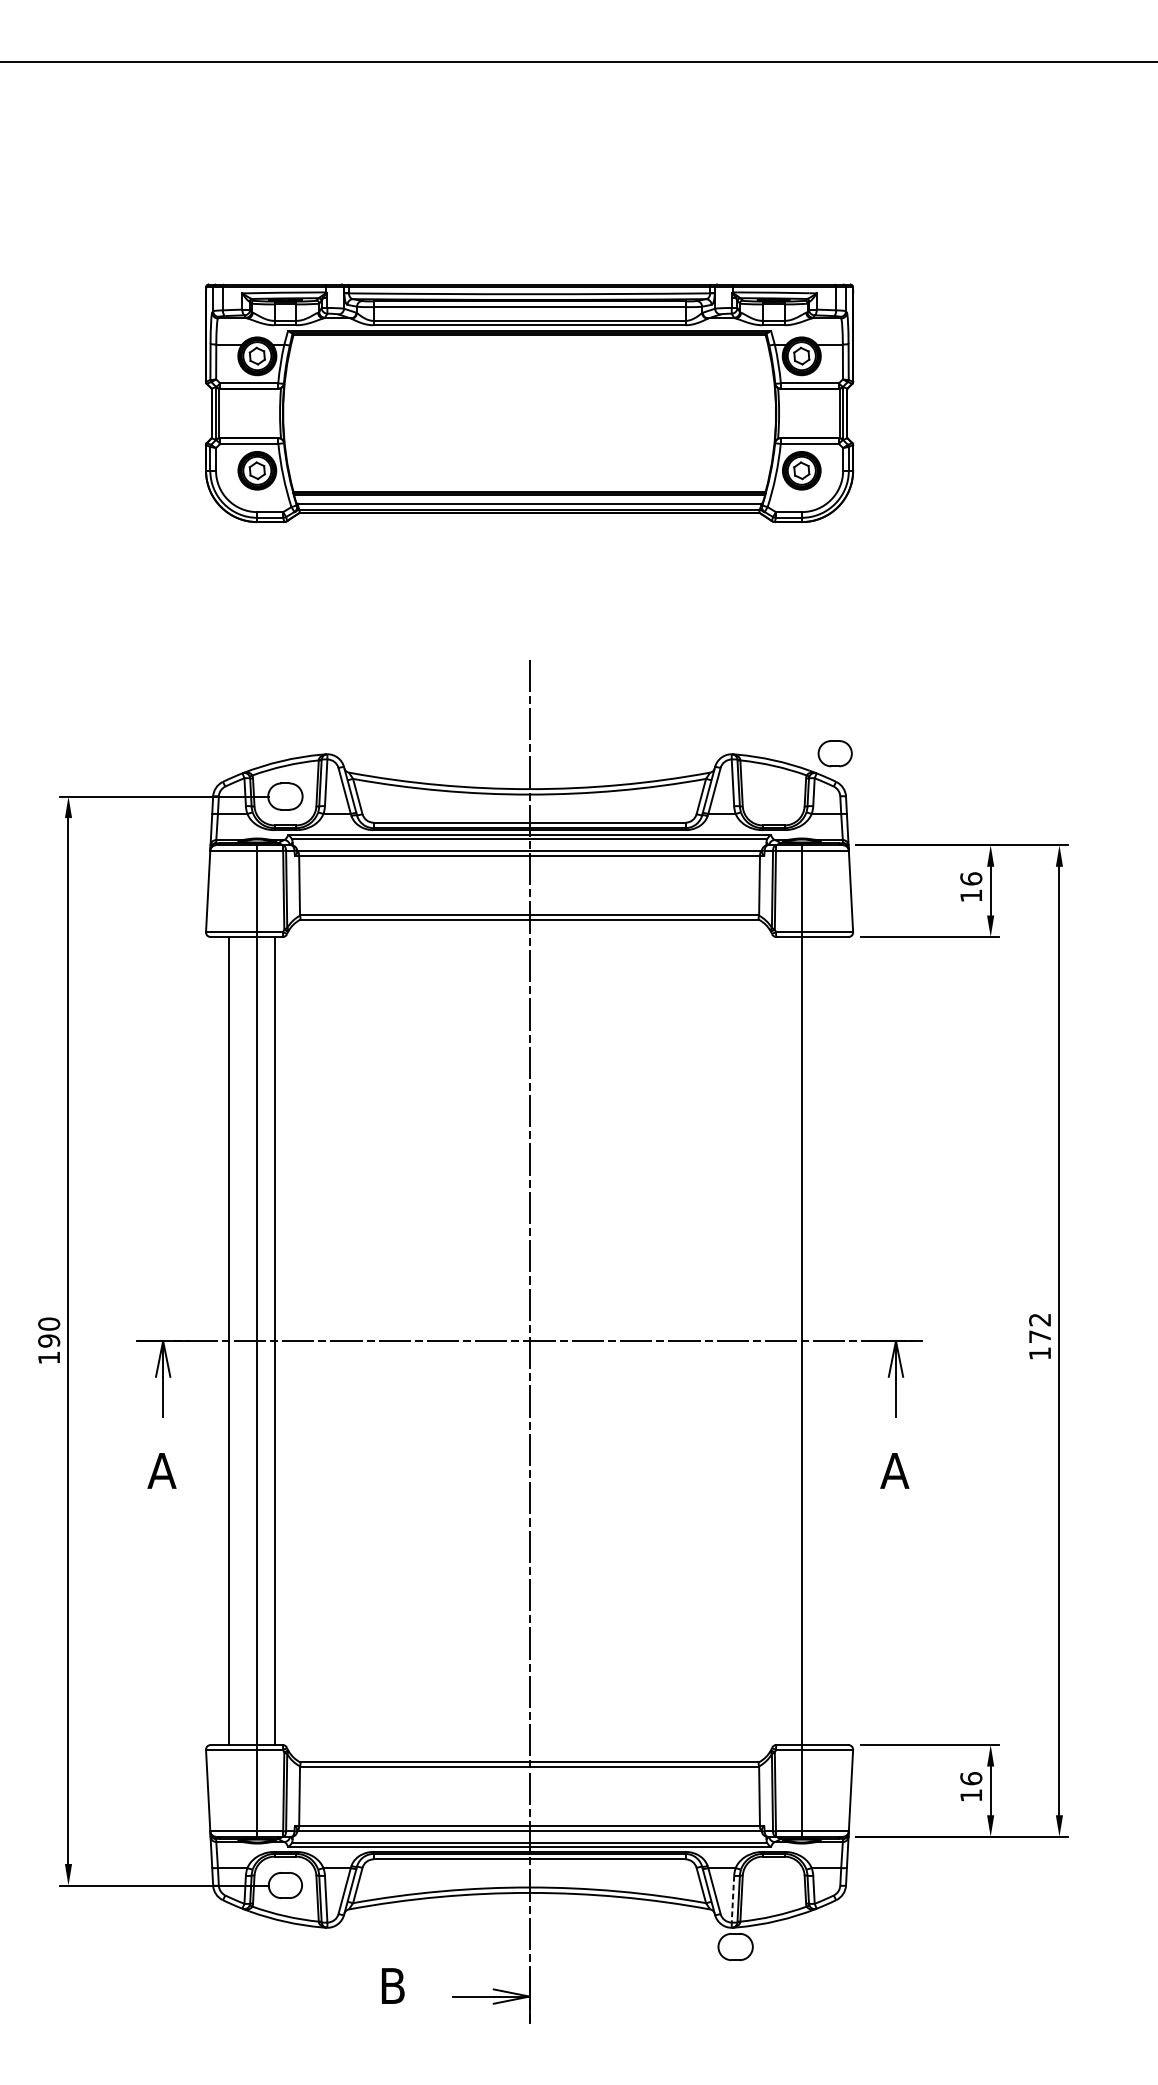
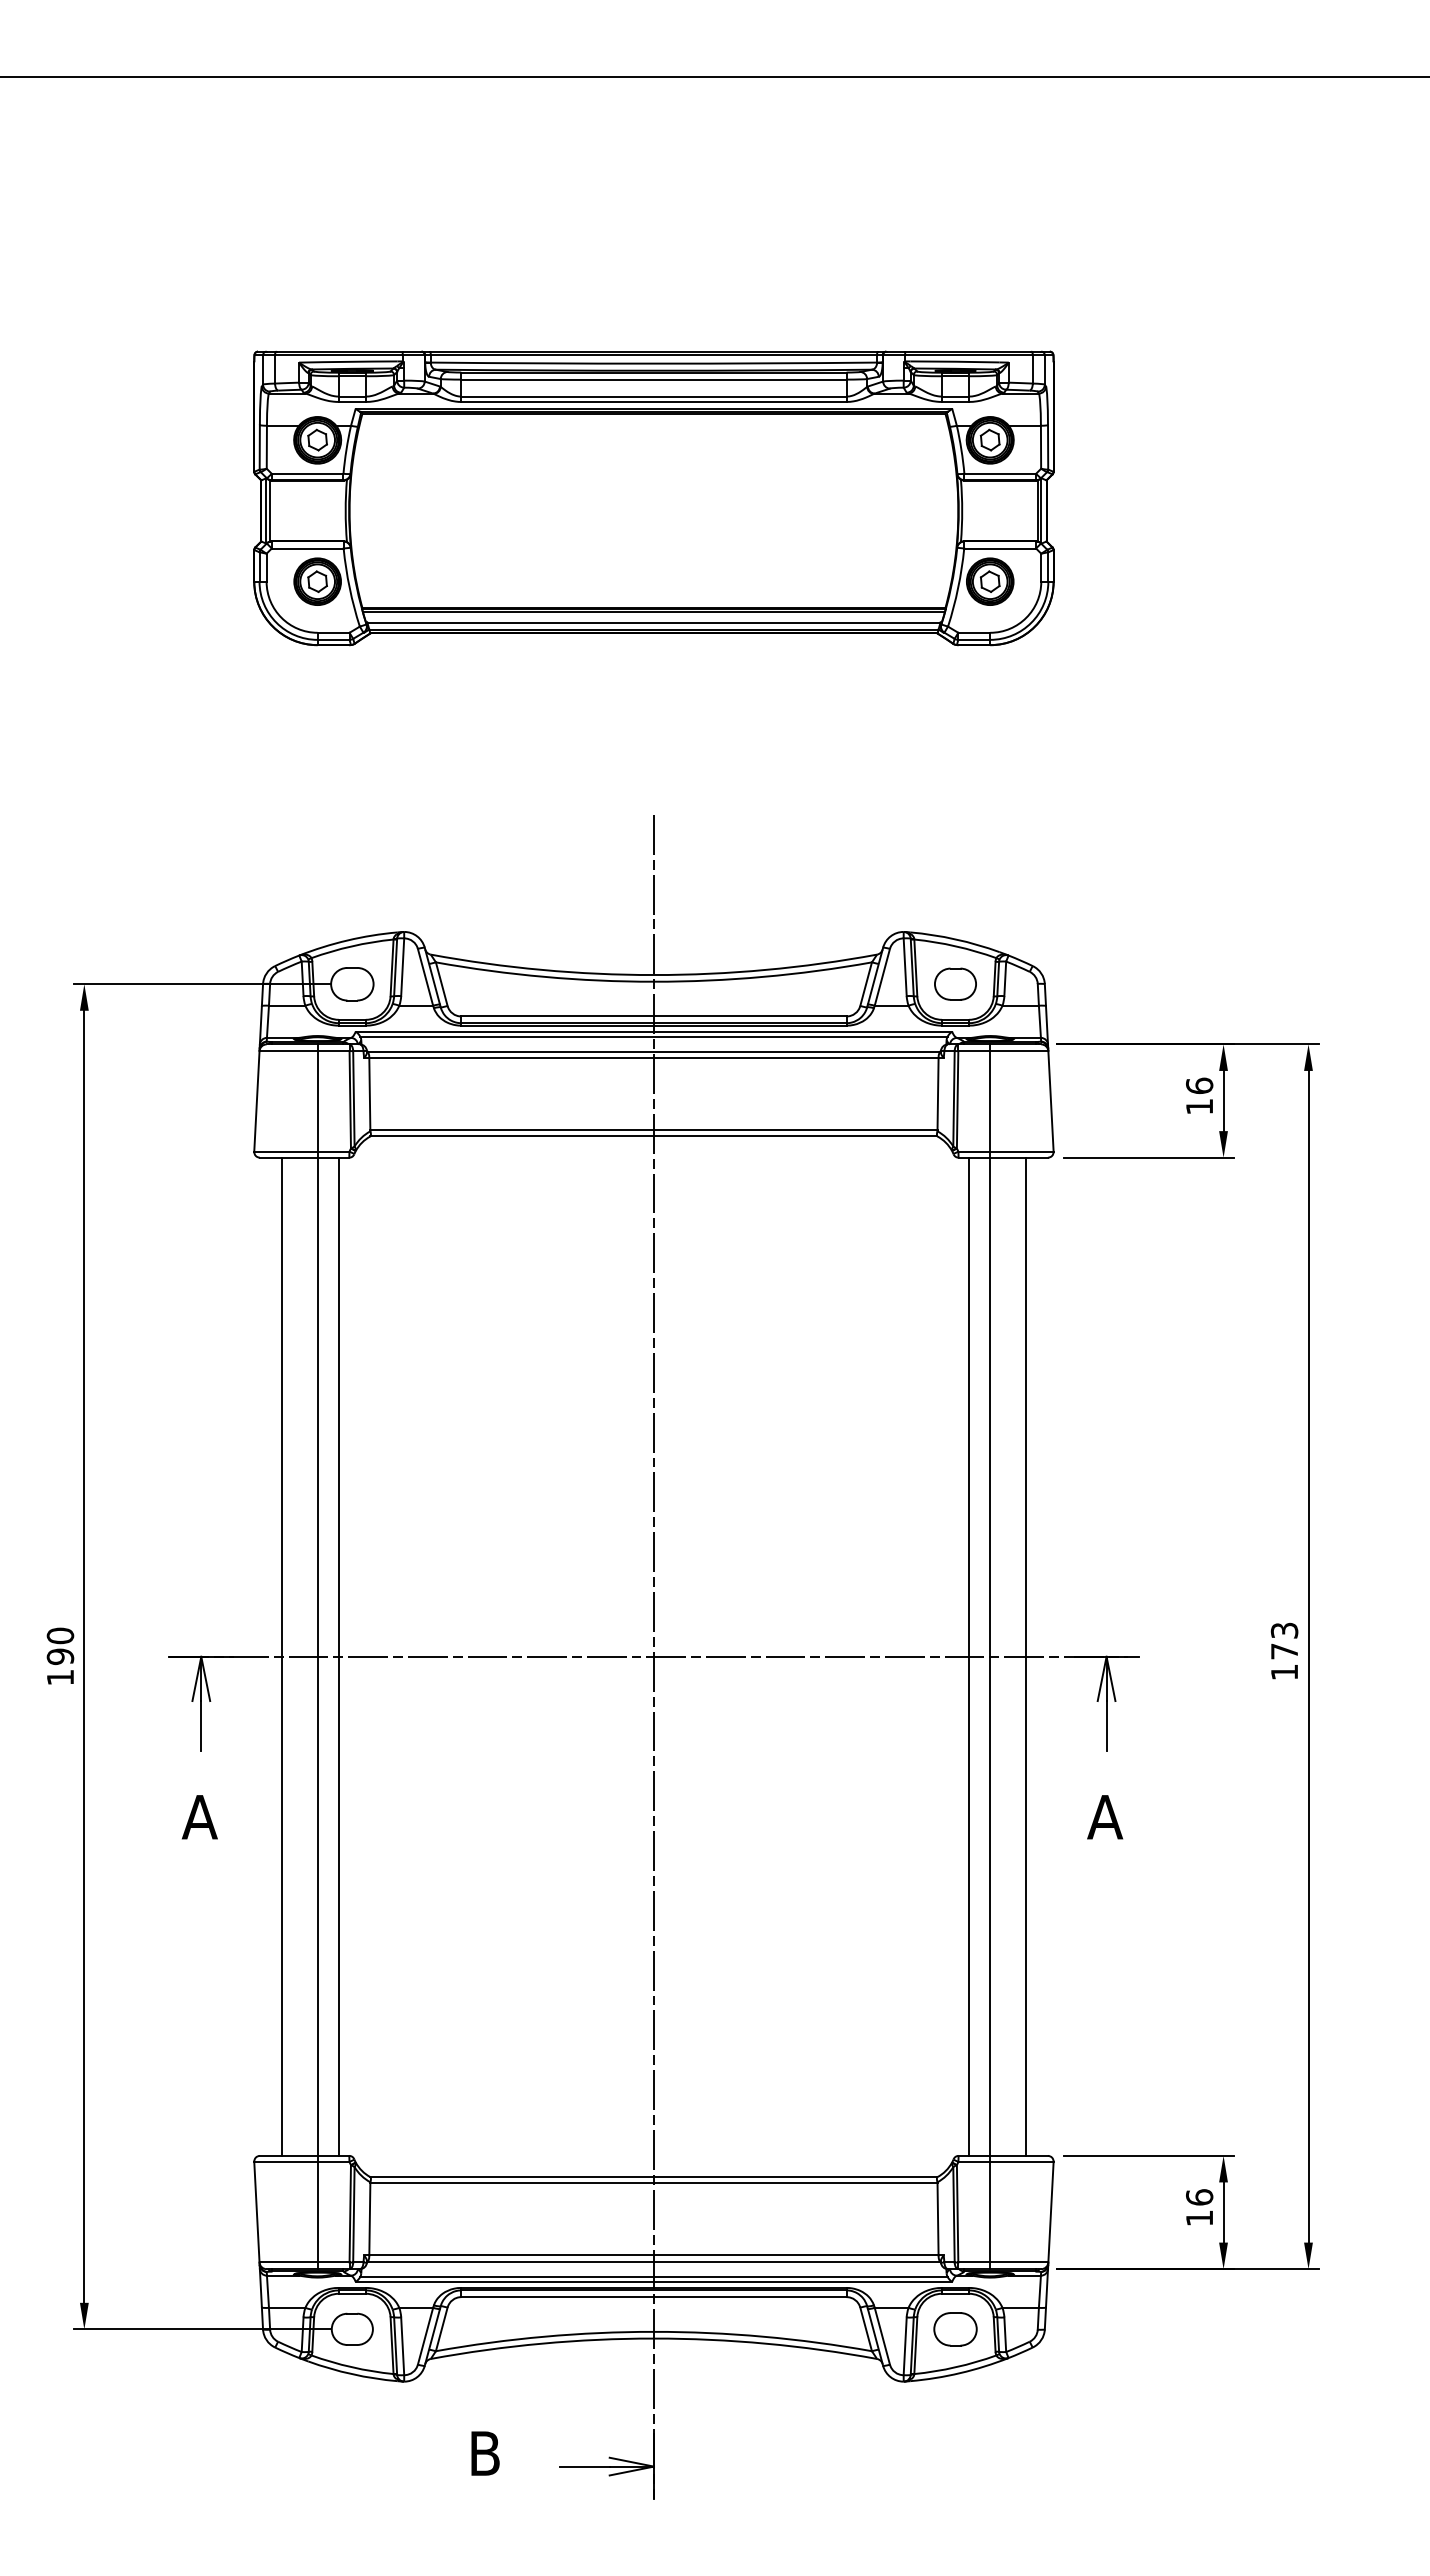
part: (835, 753) -> (955, 983), moved
text: (1040, 1319) -> (1284, 1630), 172 -> 173
line: (784, 1340) -> (968, 1656), added
line: (830, 1340) -> (1025, 1656), added
line: (733, 1899) -> (905, 2346), dashed -> solid
part: (735, 1947) -> (955, 2329), moved

